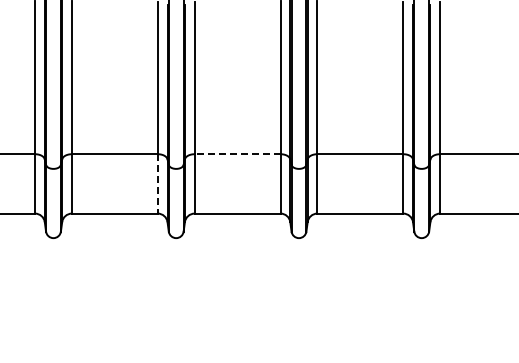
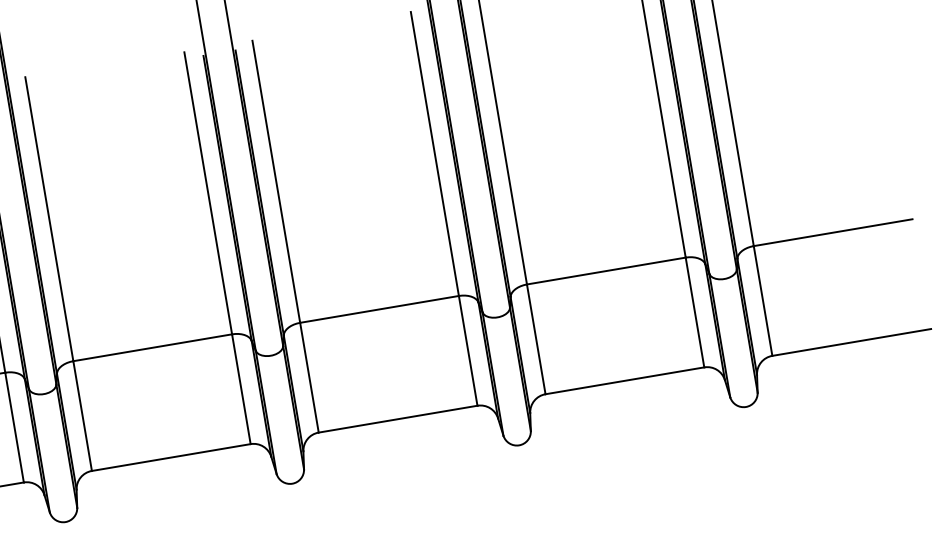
line: (237, 154) -> (379, 309), dashed -> solid
line: (157, 183) -> (240, 388), dashed -> solid

